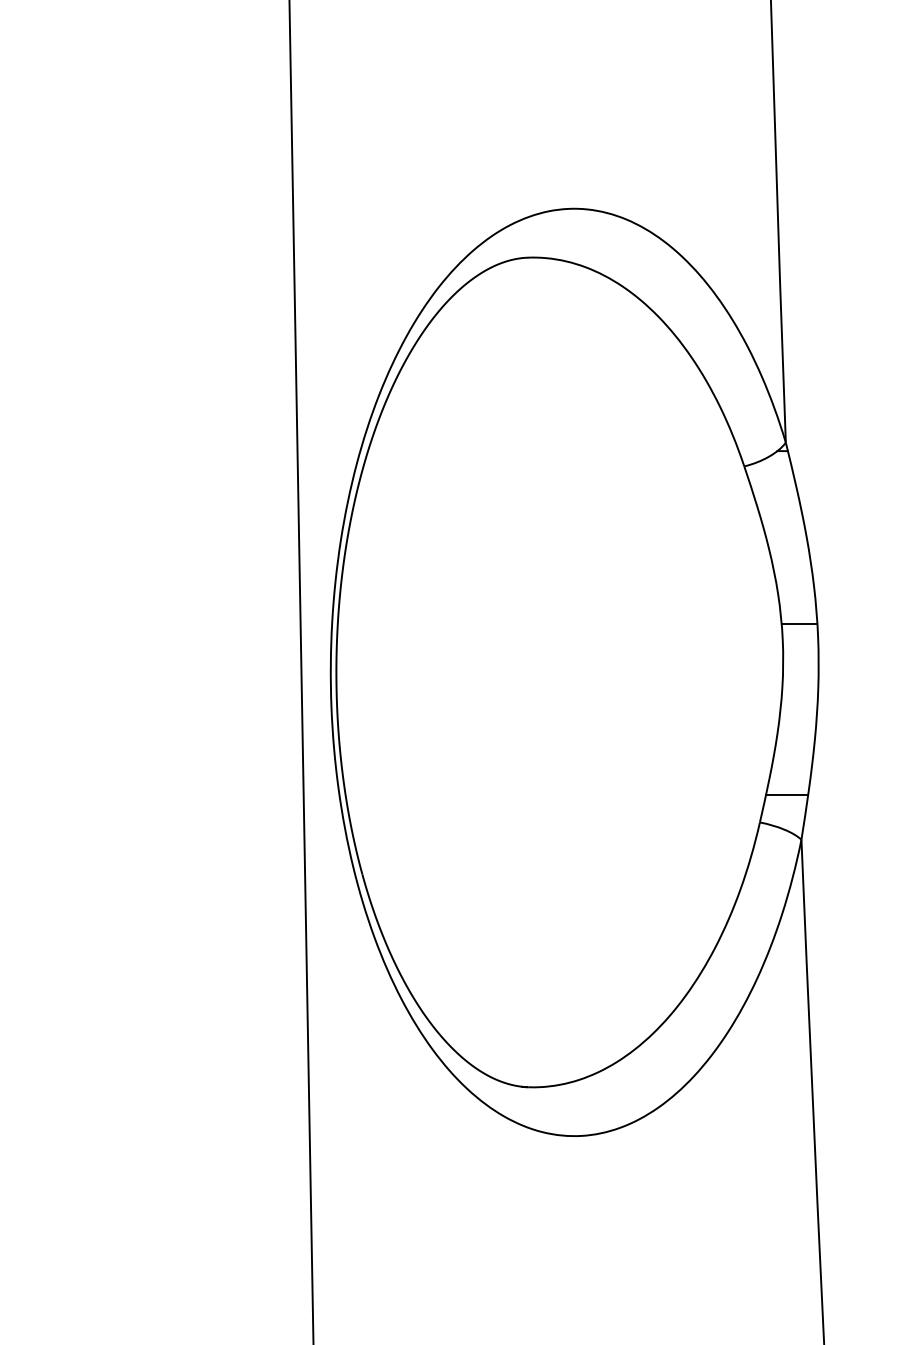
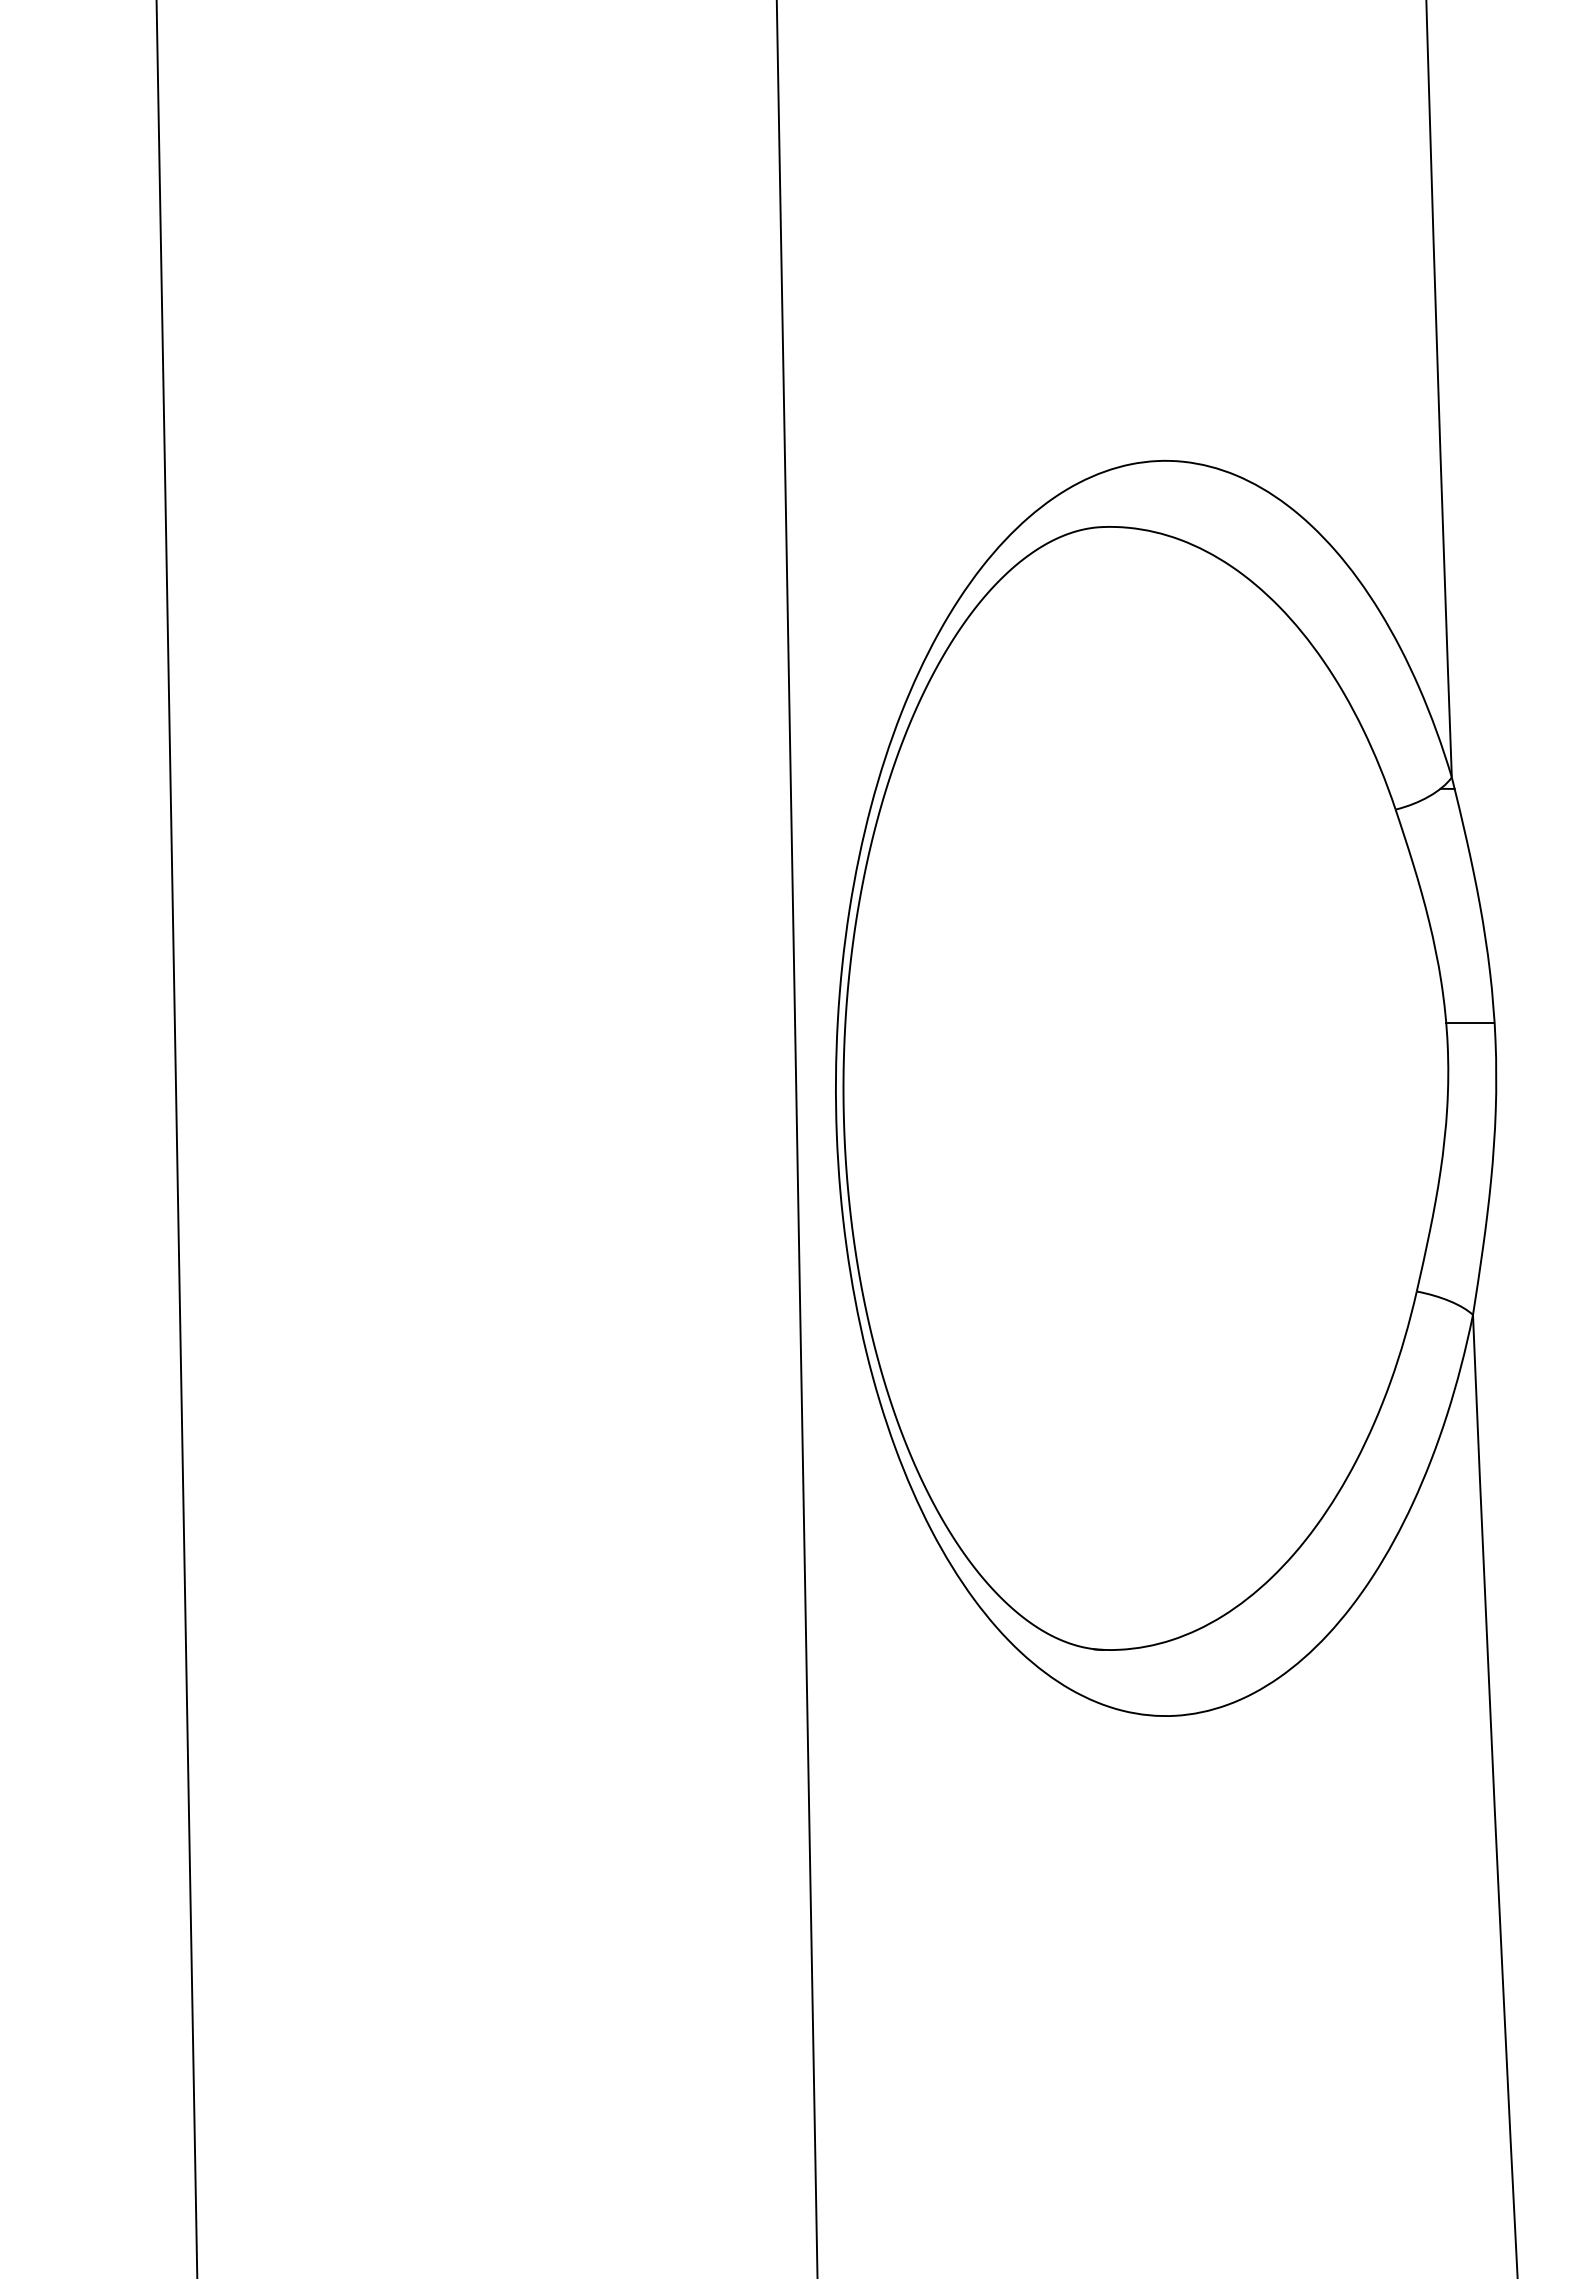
line: (787, 795) -> (1453, 1254), removed

